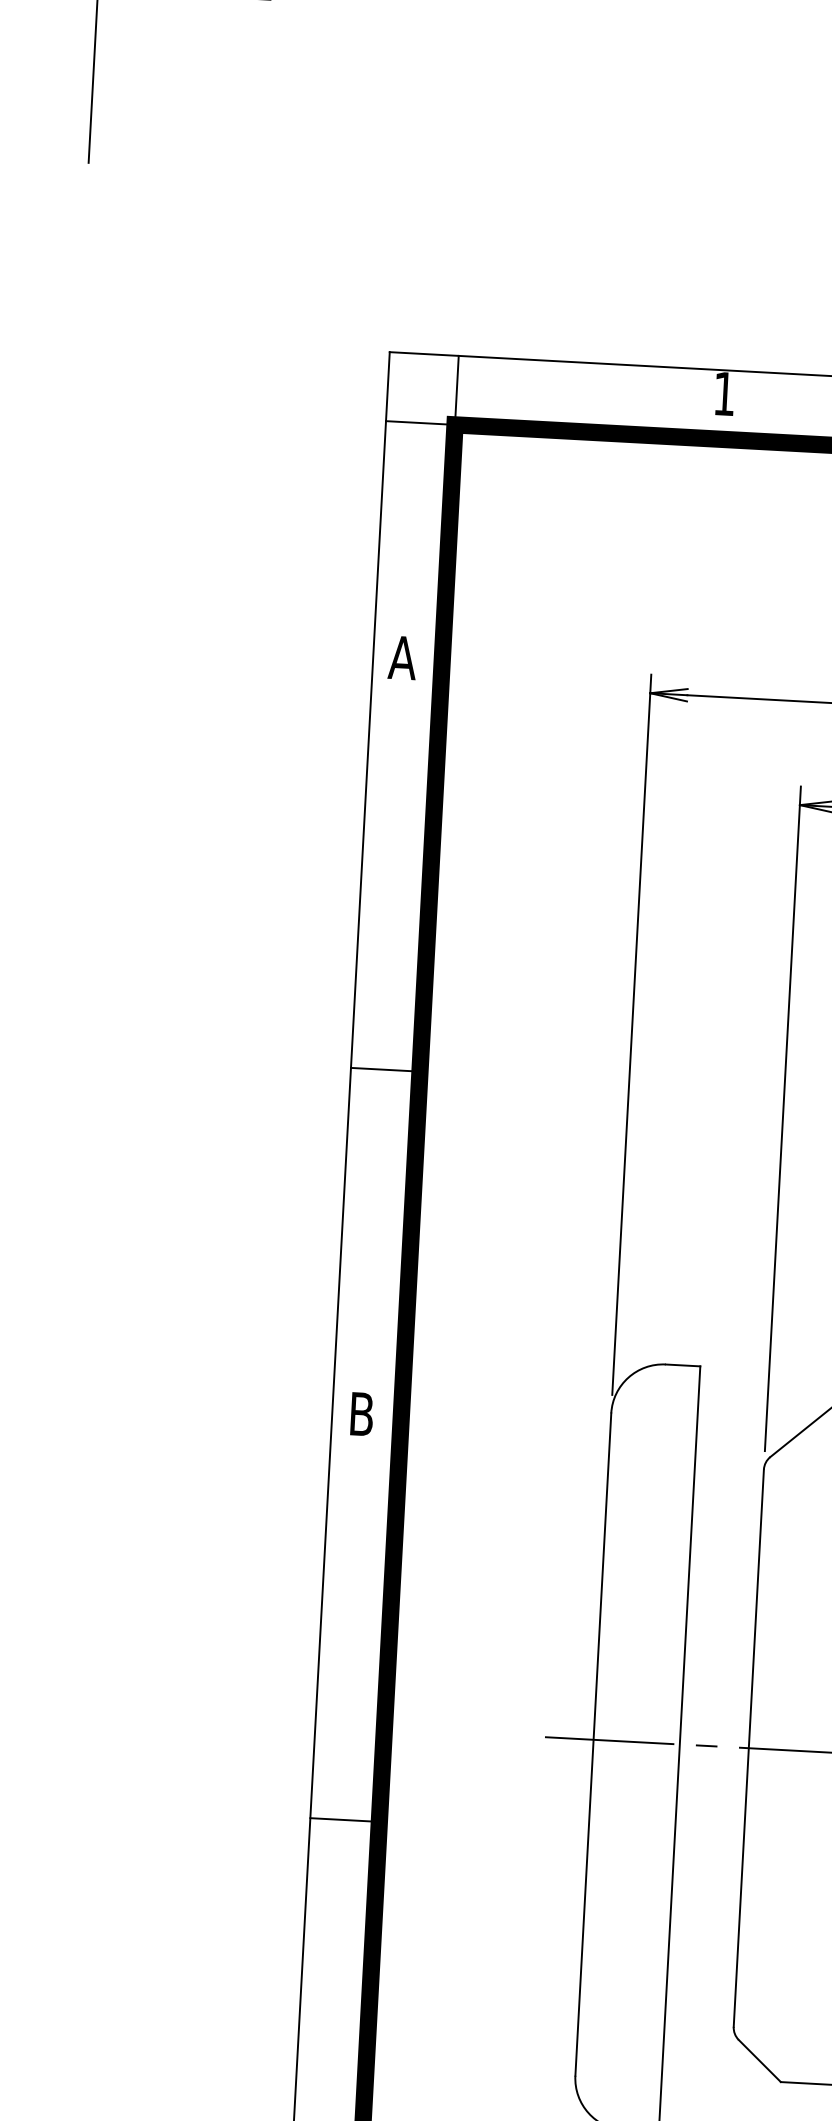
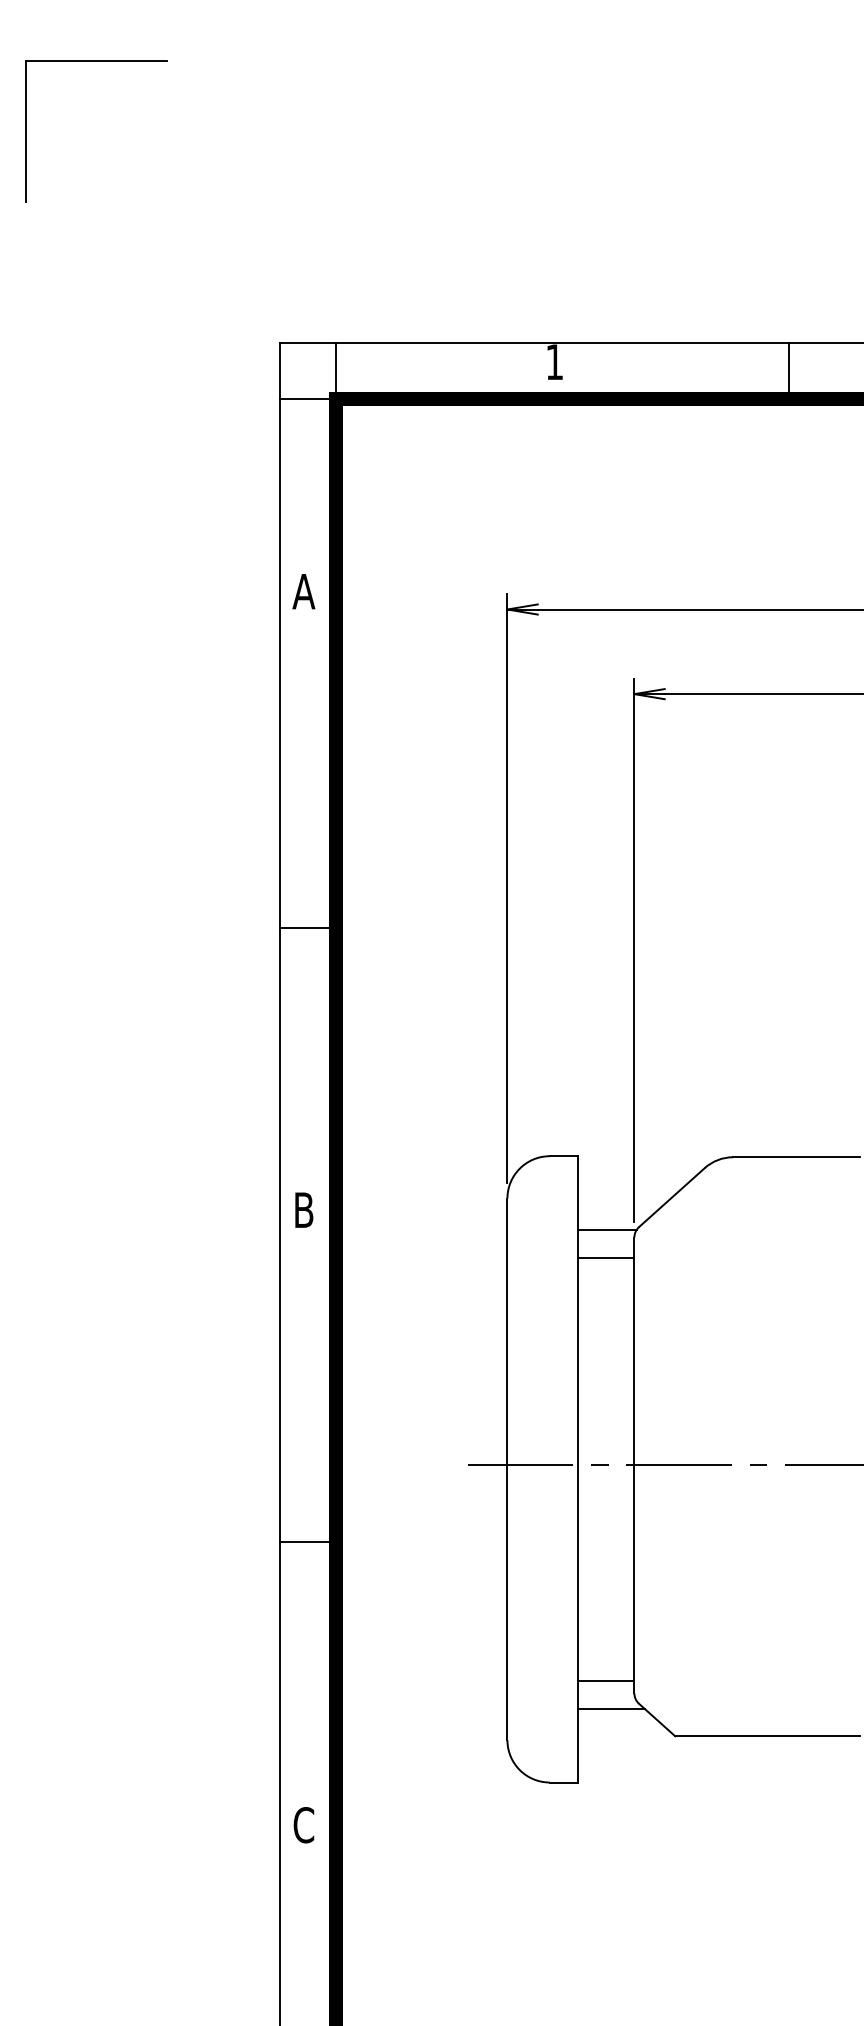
line: (730, 1457) -> (606, 1229), added
line: (727, 1492) -> (605, 1257), added
line: (699, 2009) -> (605, 1680), added
line: (704, 2045) -> (611, 1709), added

